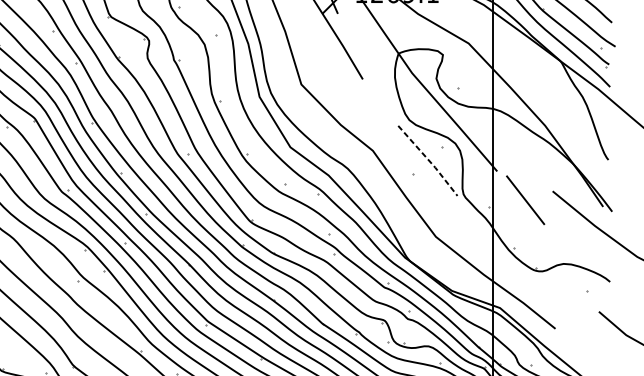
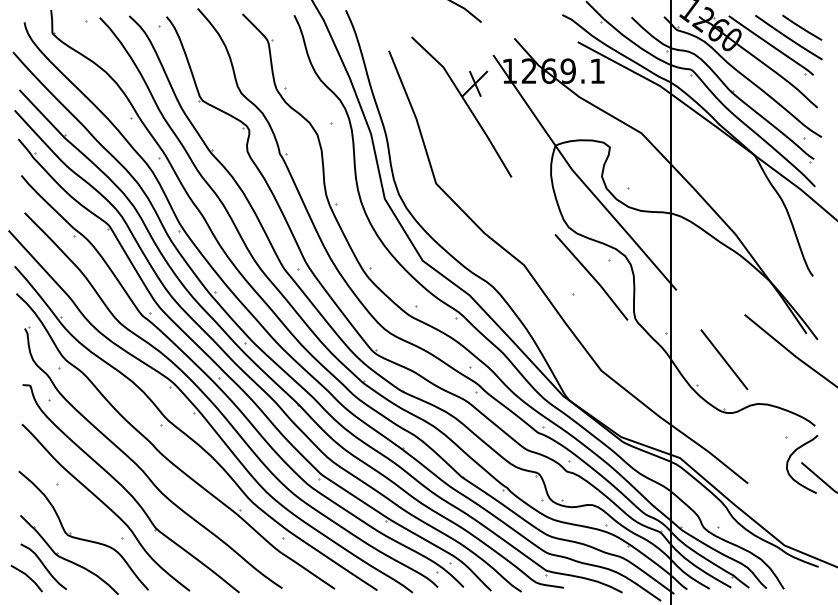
line: (429, 160) -> (593, 277), dashed -> solid
line: (525, 200) -> (724, 359), moved
curve: (592, 305) -> (793, 454), added

